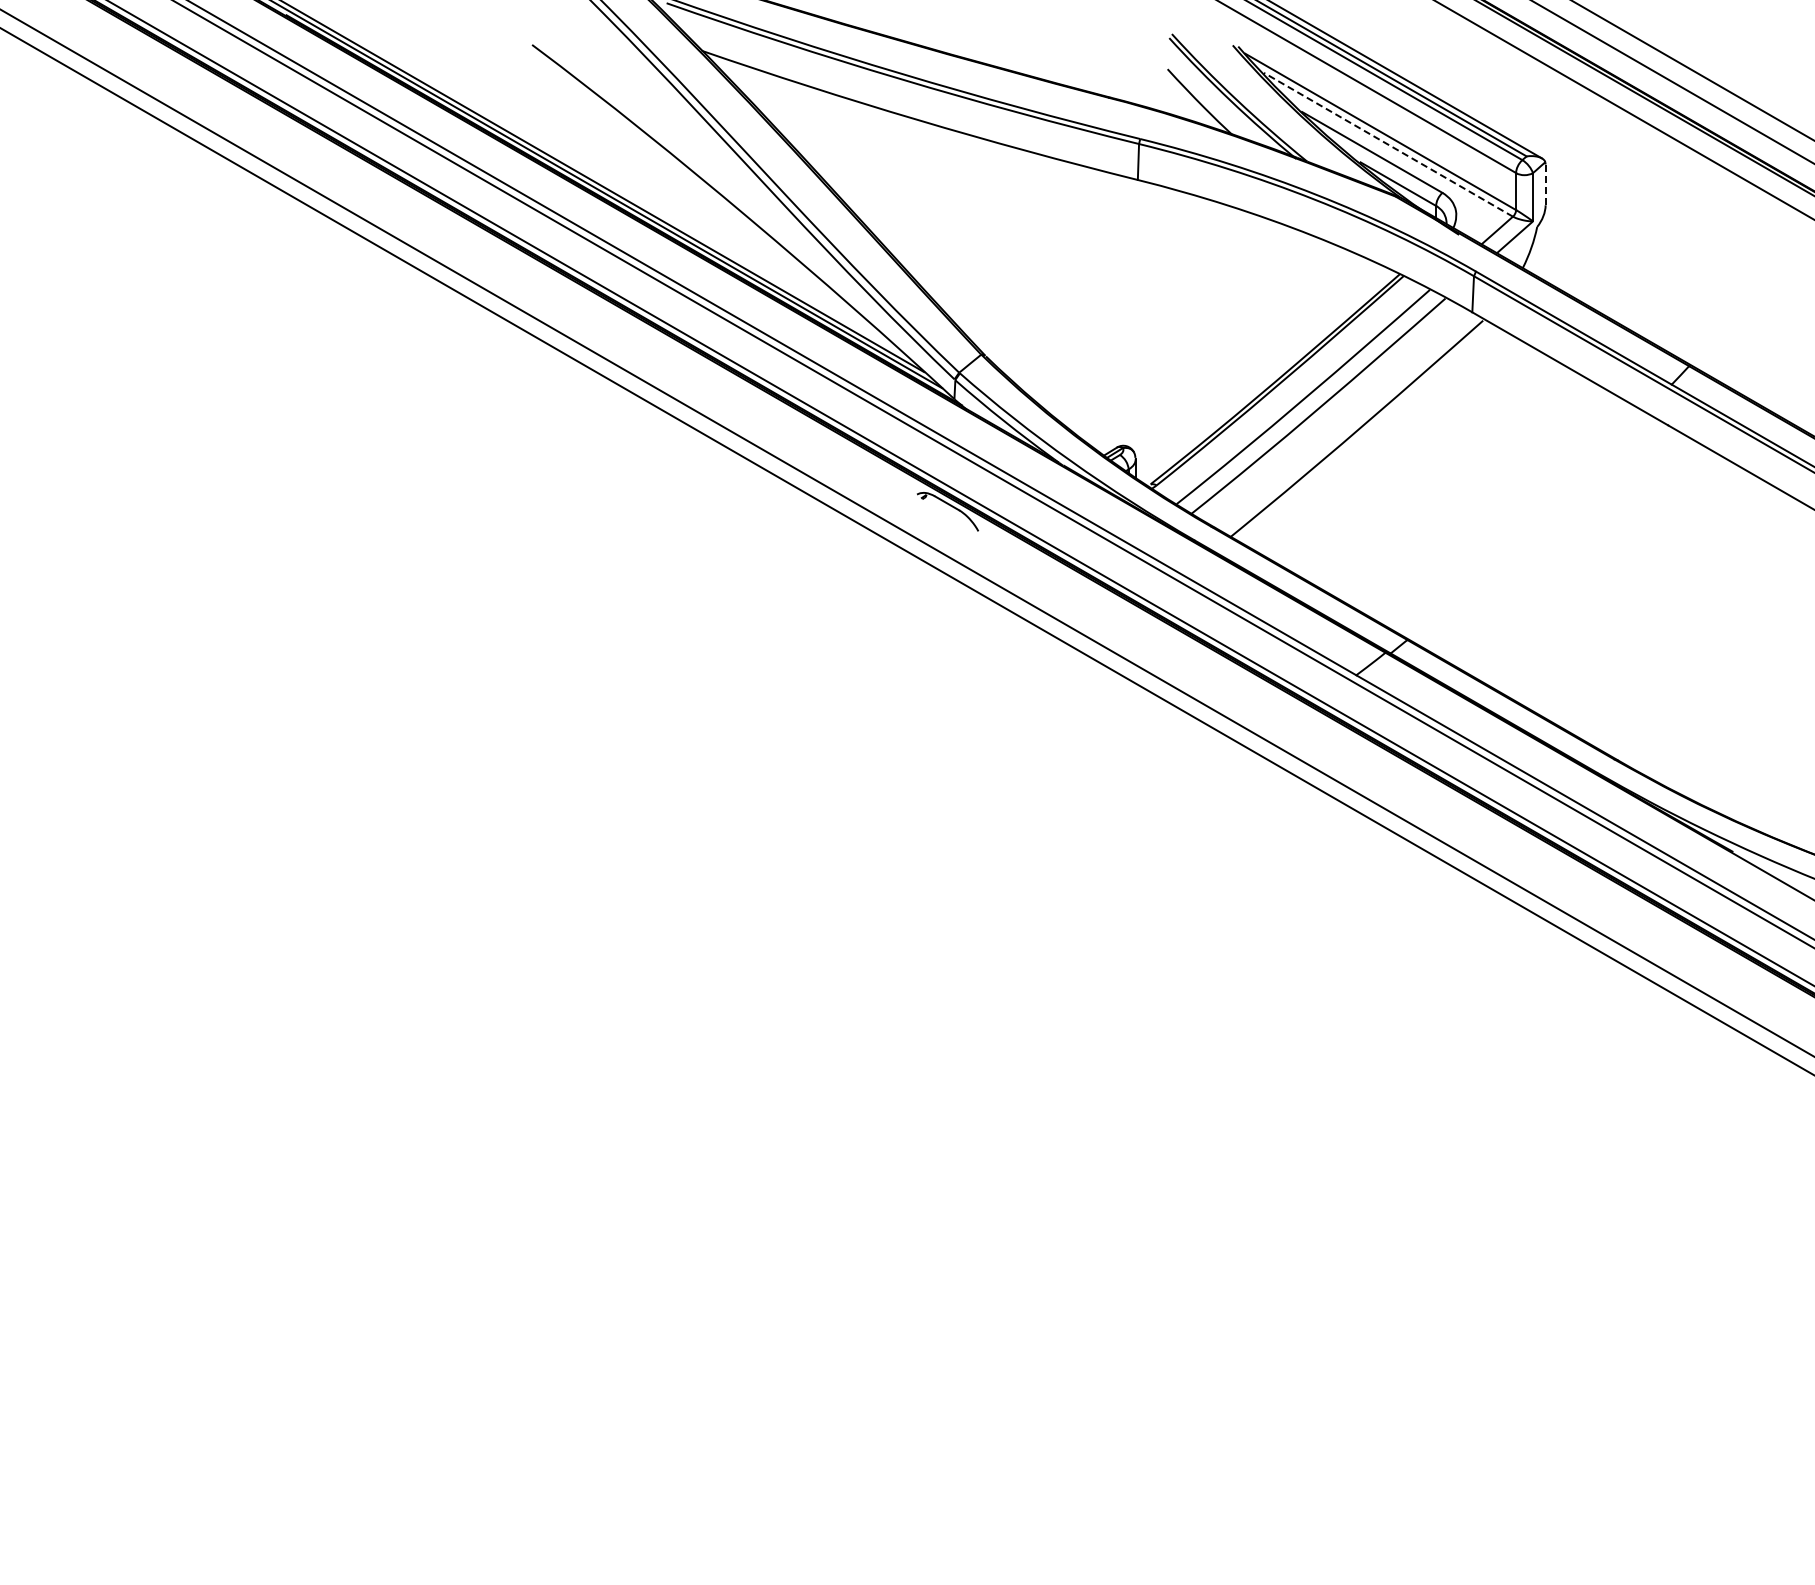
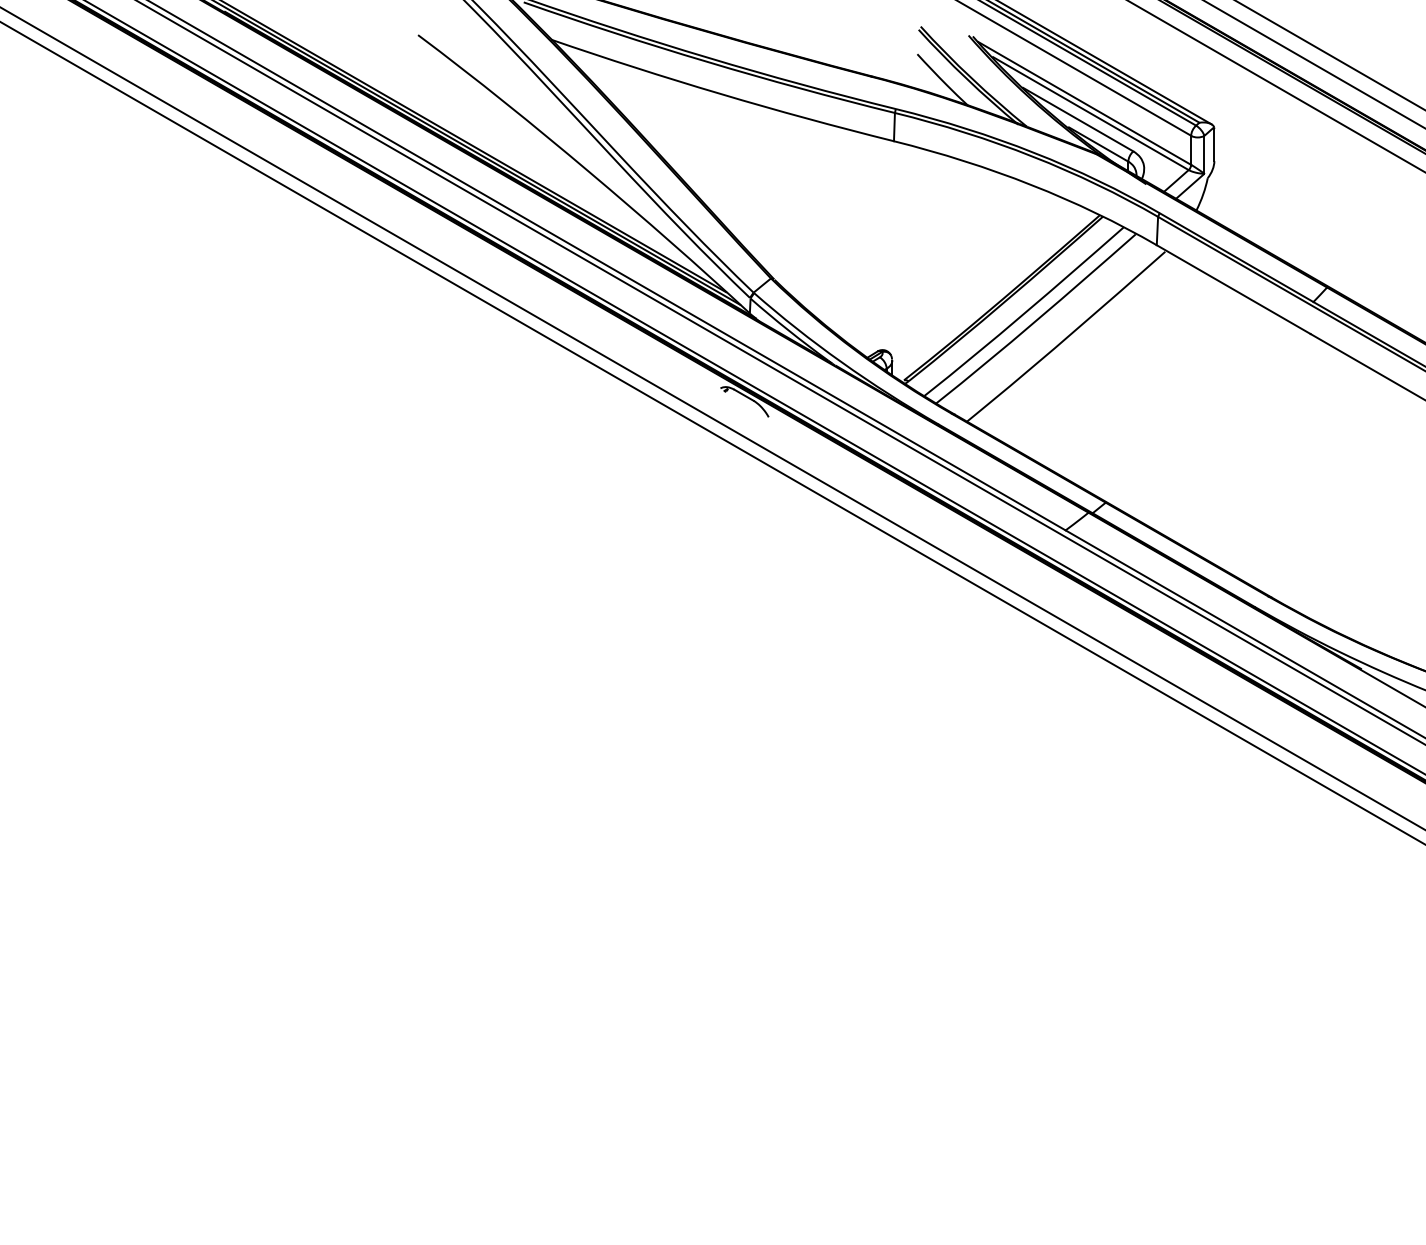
line: (1388, 144) -> (1090, 113), dashed -> solid
line: (1545, 184) -> (1214, 144), dashed -> solid

